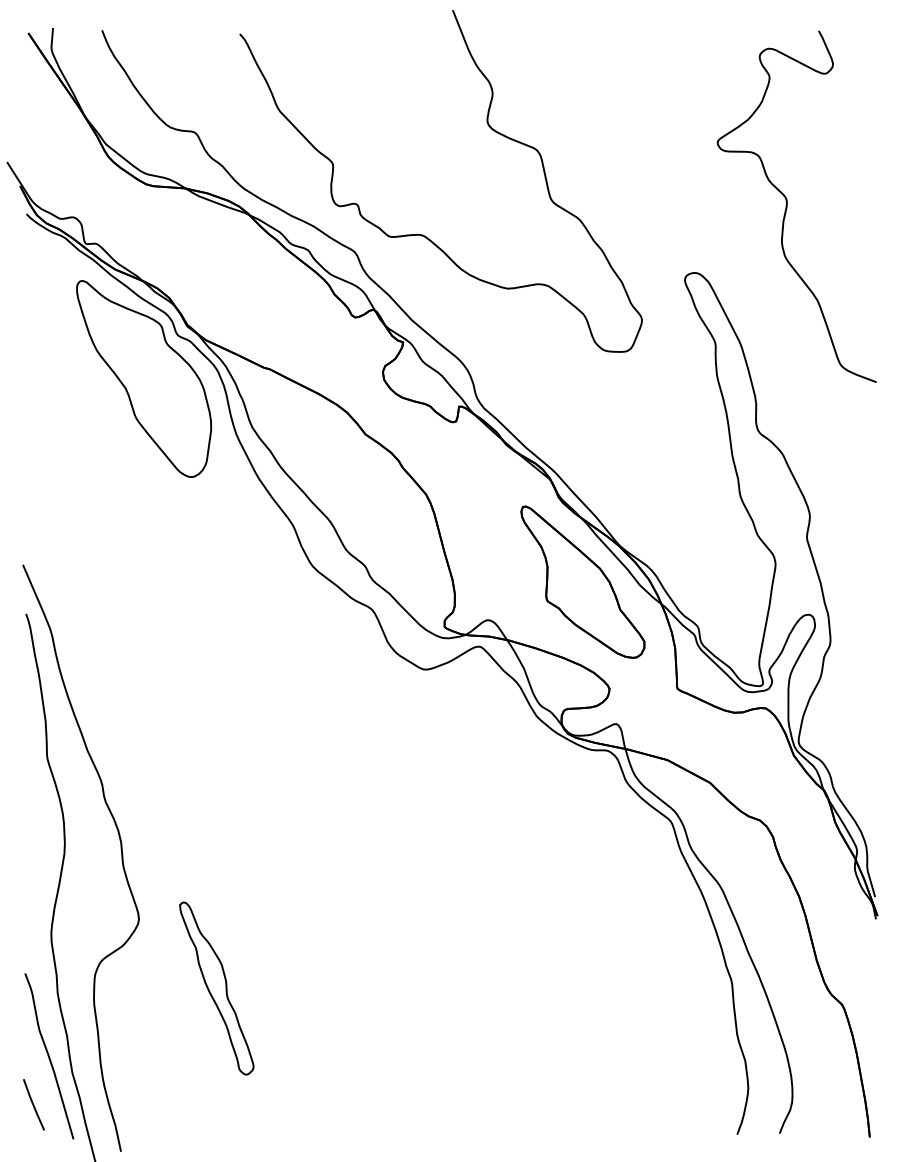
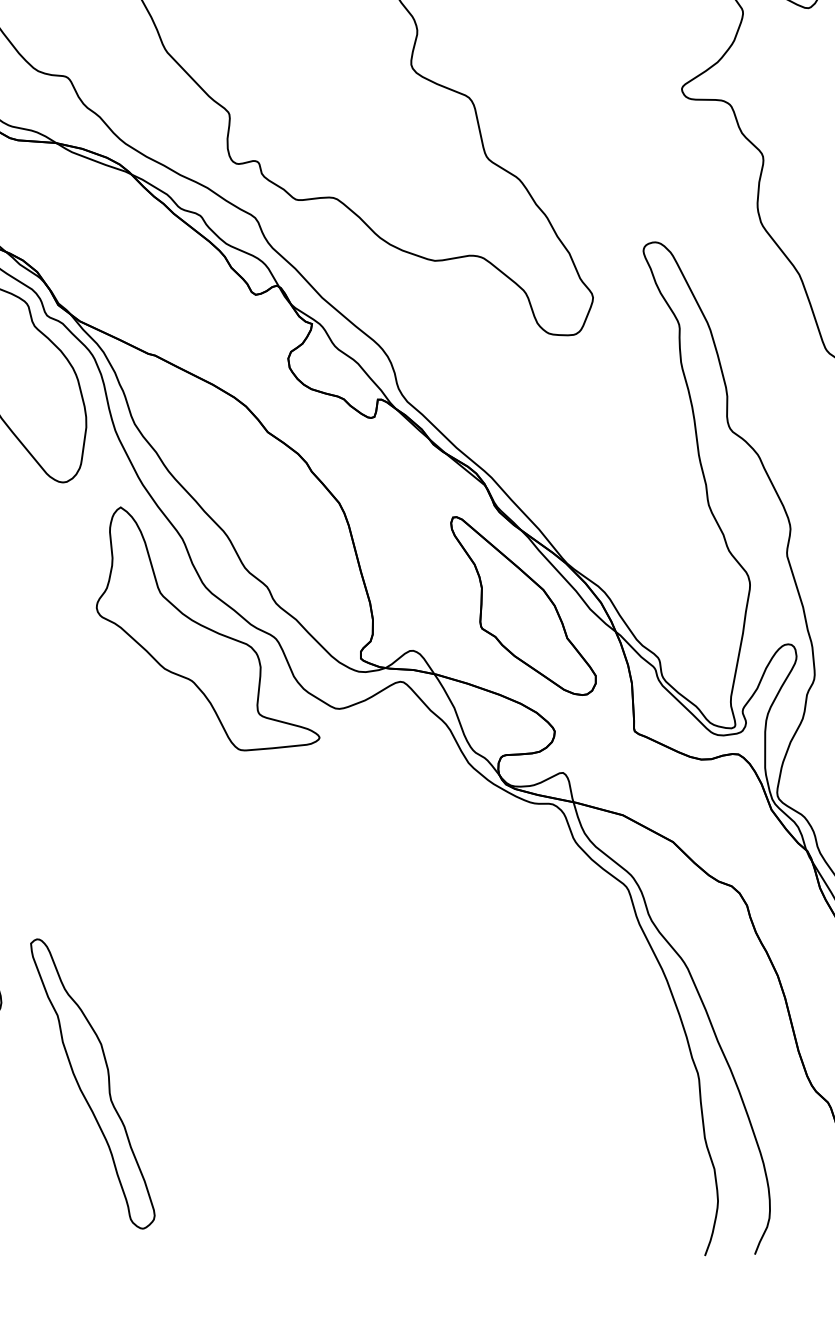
part: (314, 601) -> (207, 628), added
part: (216, 988) -> (92, 1083), size x1.43

